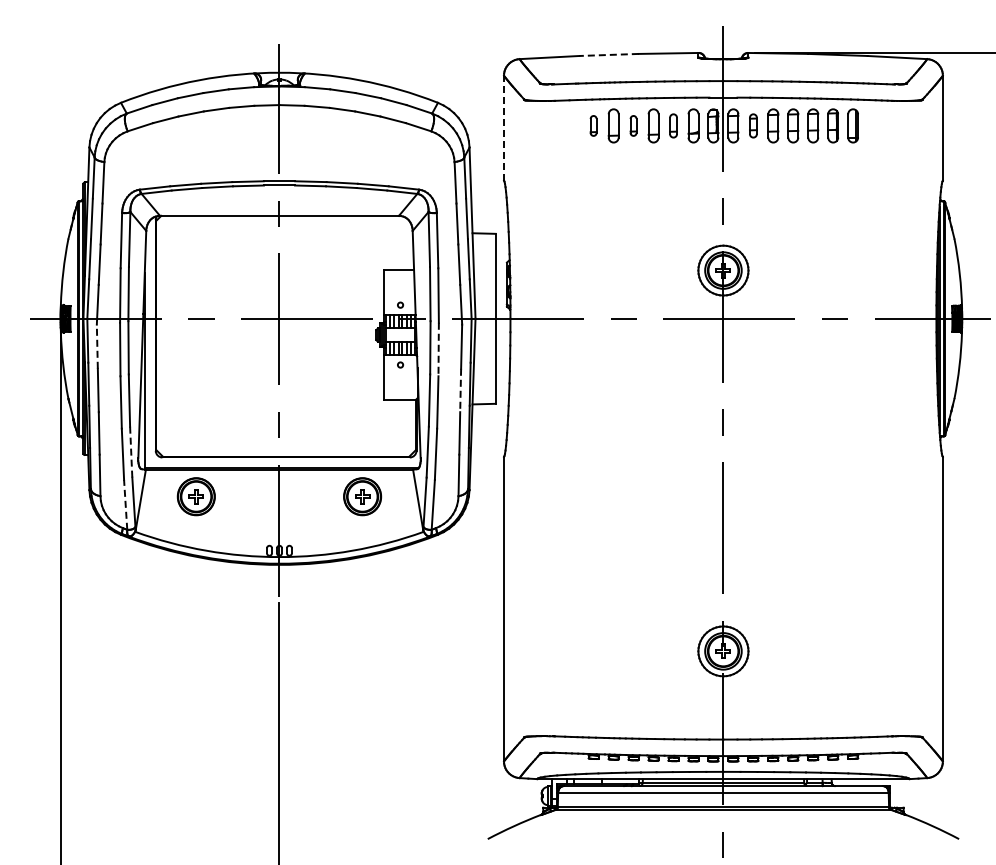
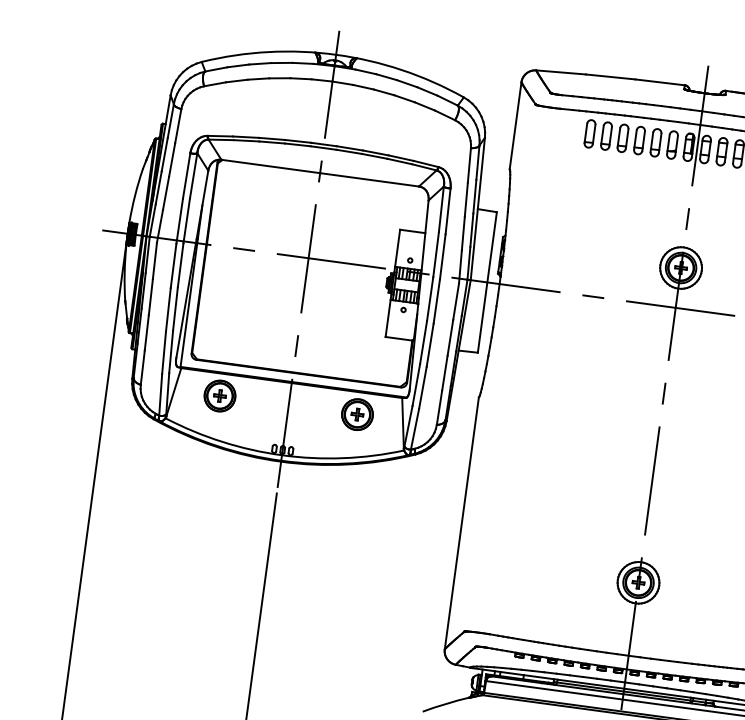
line: (609, 54) -> (611, 76), dashed -> solid
part: (593, 125) -> (589, 133), size x1.67
part: (633, 125) -> (622, 138), size x1.67
part: (673, 125) -> (656, 142), size x1.43
part: (753, 125) -> (722, 151), size x1.43
line: (504, 128) -> (515, 126), dashed -> solid
line: (97, 346) -> (155, 260), dashed -> solid
line: (438, 349) -> (436, 301), dashed -> solid
line: (460, 390) -> (450, 337), dashed -> solid
line: (131, 452) -> (171, 352), dashed -> solid
line: (125, 504) -> (160, 394), dashed -> solid

